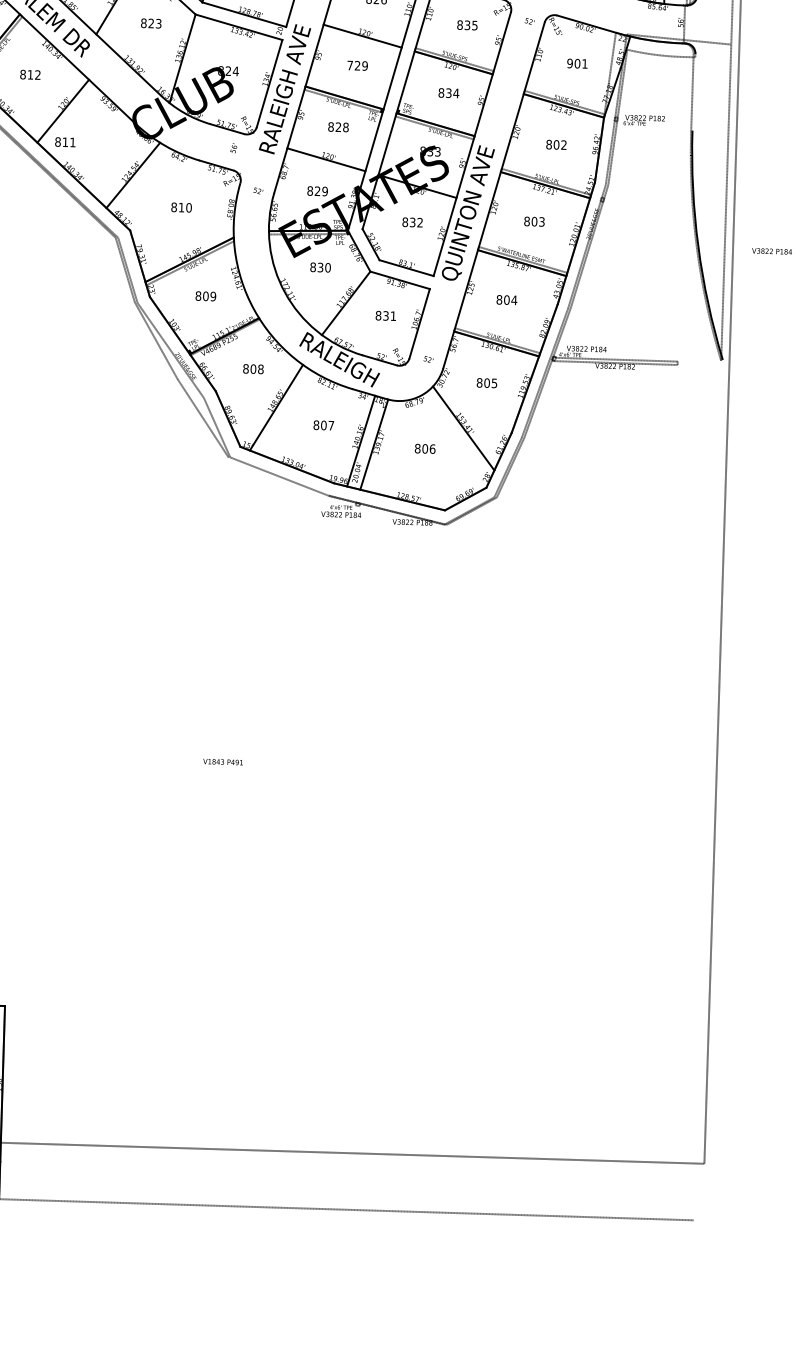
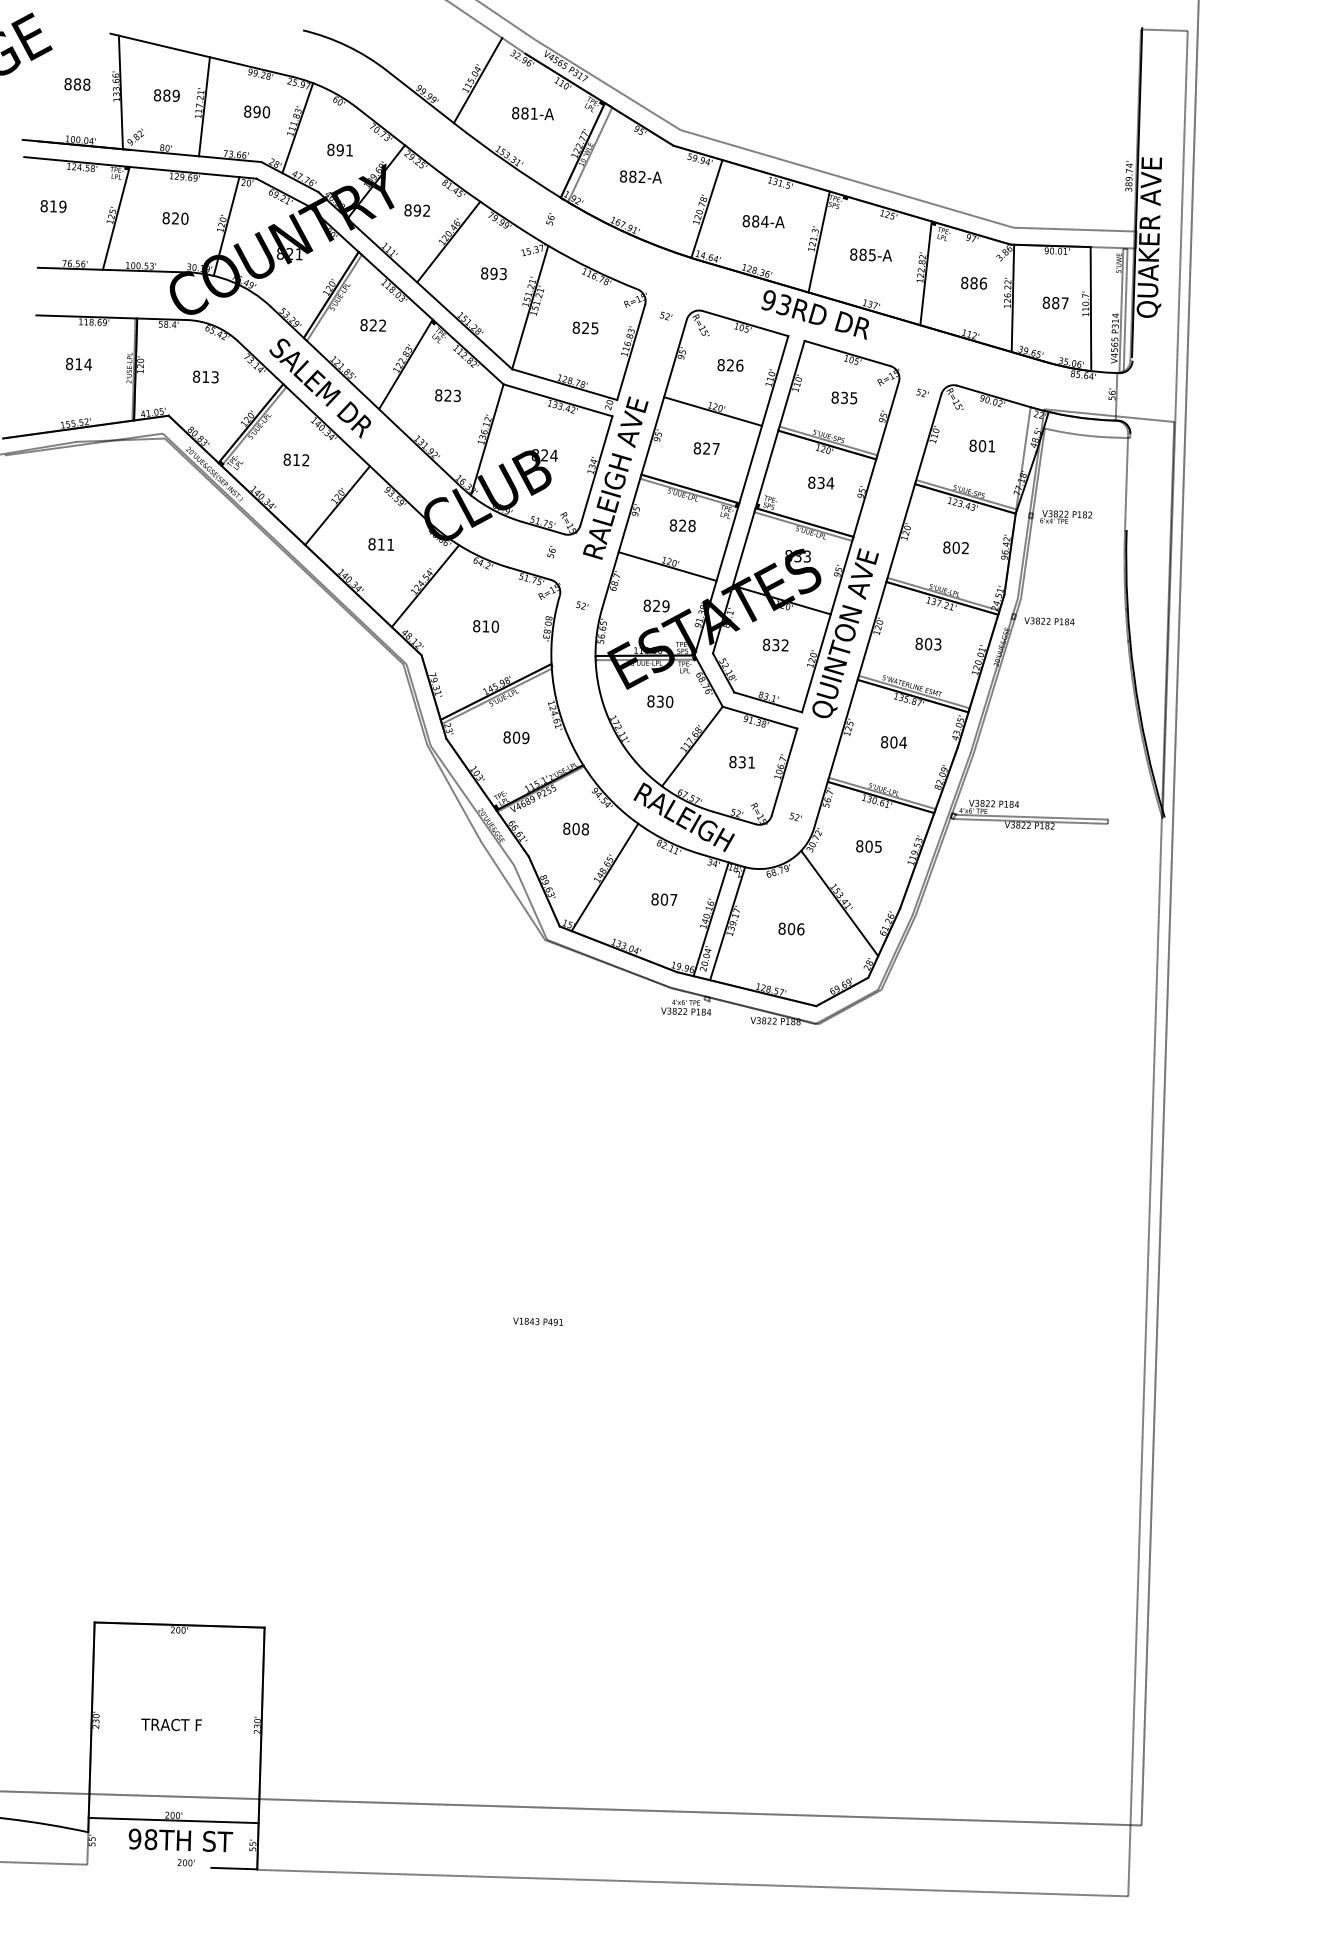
text: (569, 63) -> (972, 445), 901 -> 801
text: (357, 65) -> (706, 448), 729 -> 827
text: (64, 142) -> (380, 544), moved
text: (772, 251) -> (1049, 621), moved
line: (278, 476) -> (607, 963), added
line: (712, 631) -> (1151, 1158), added

